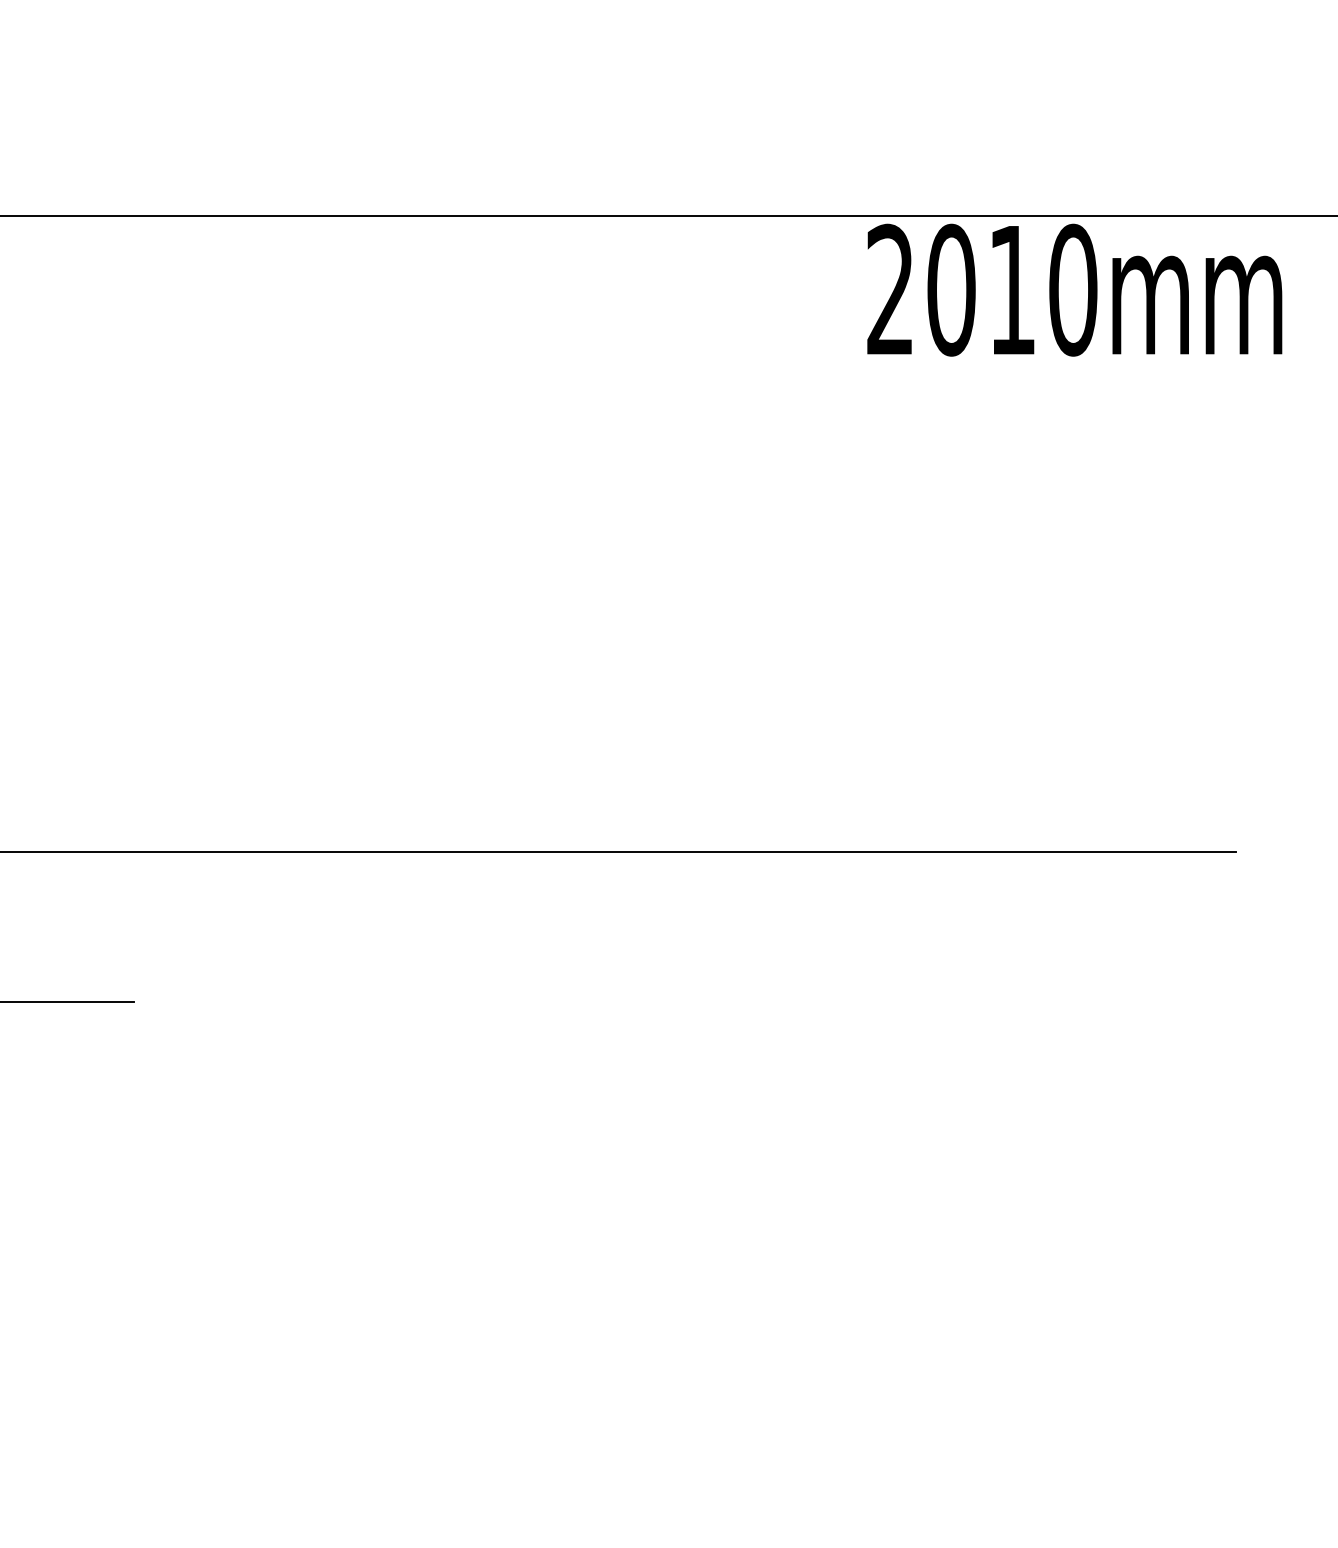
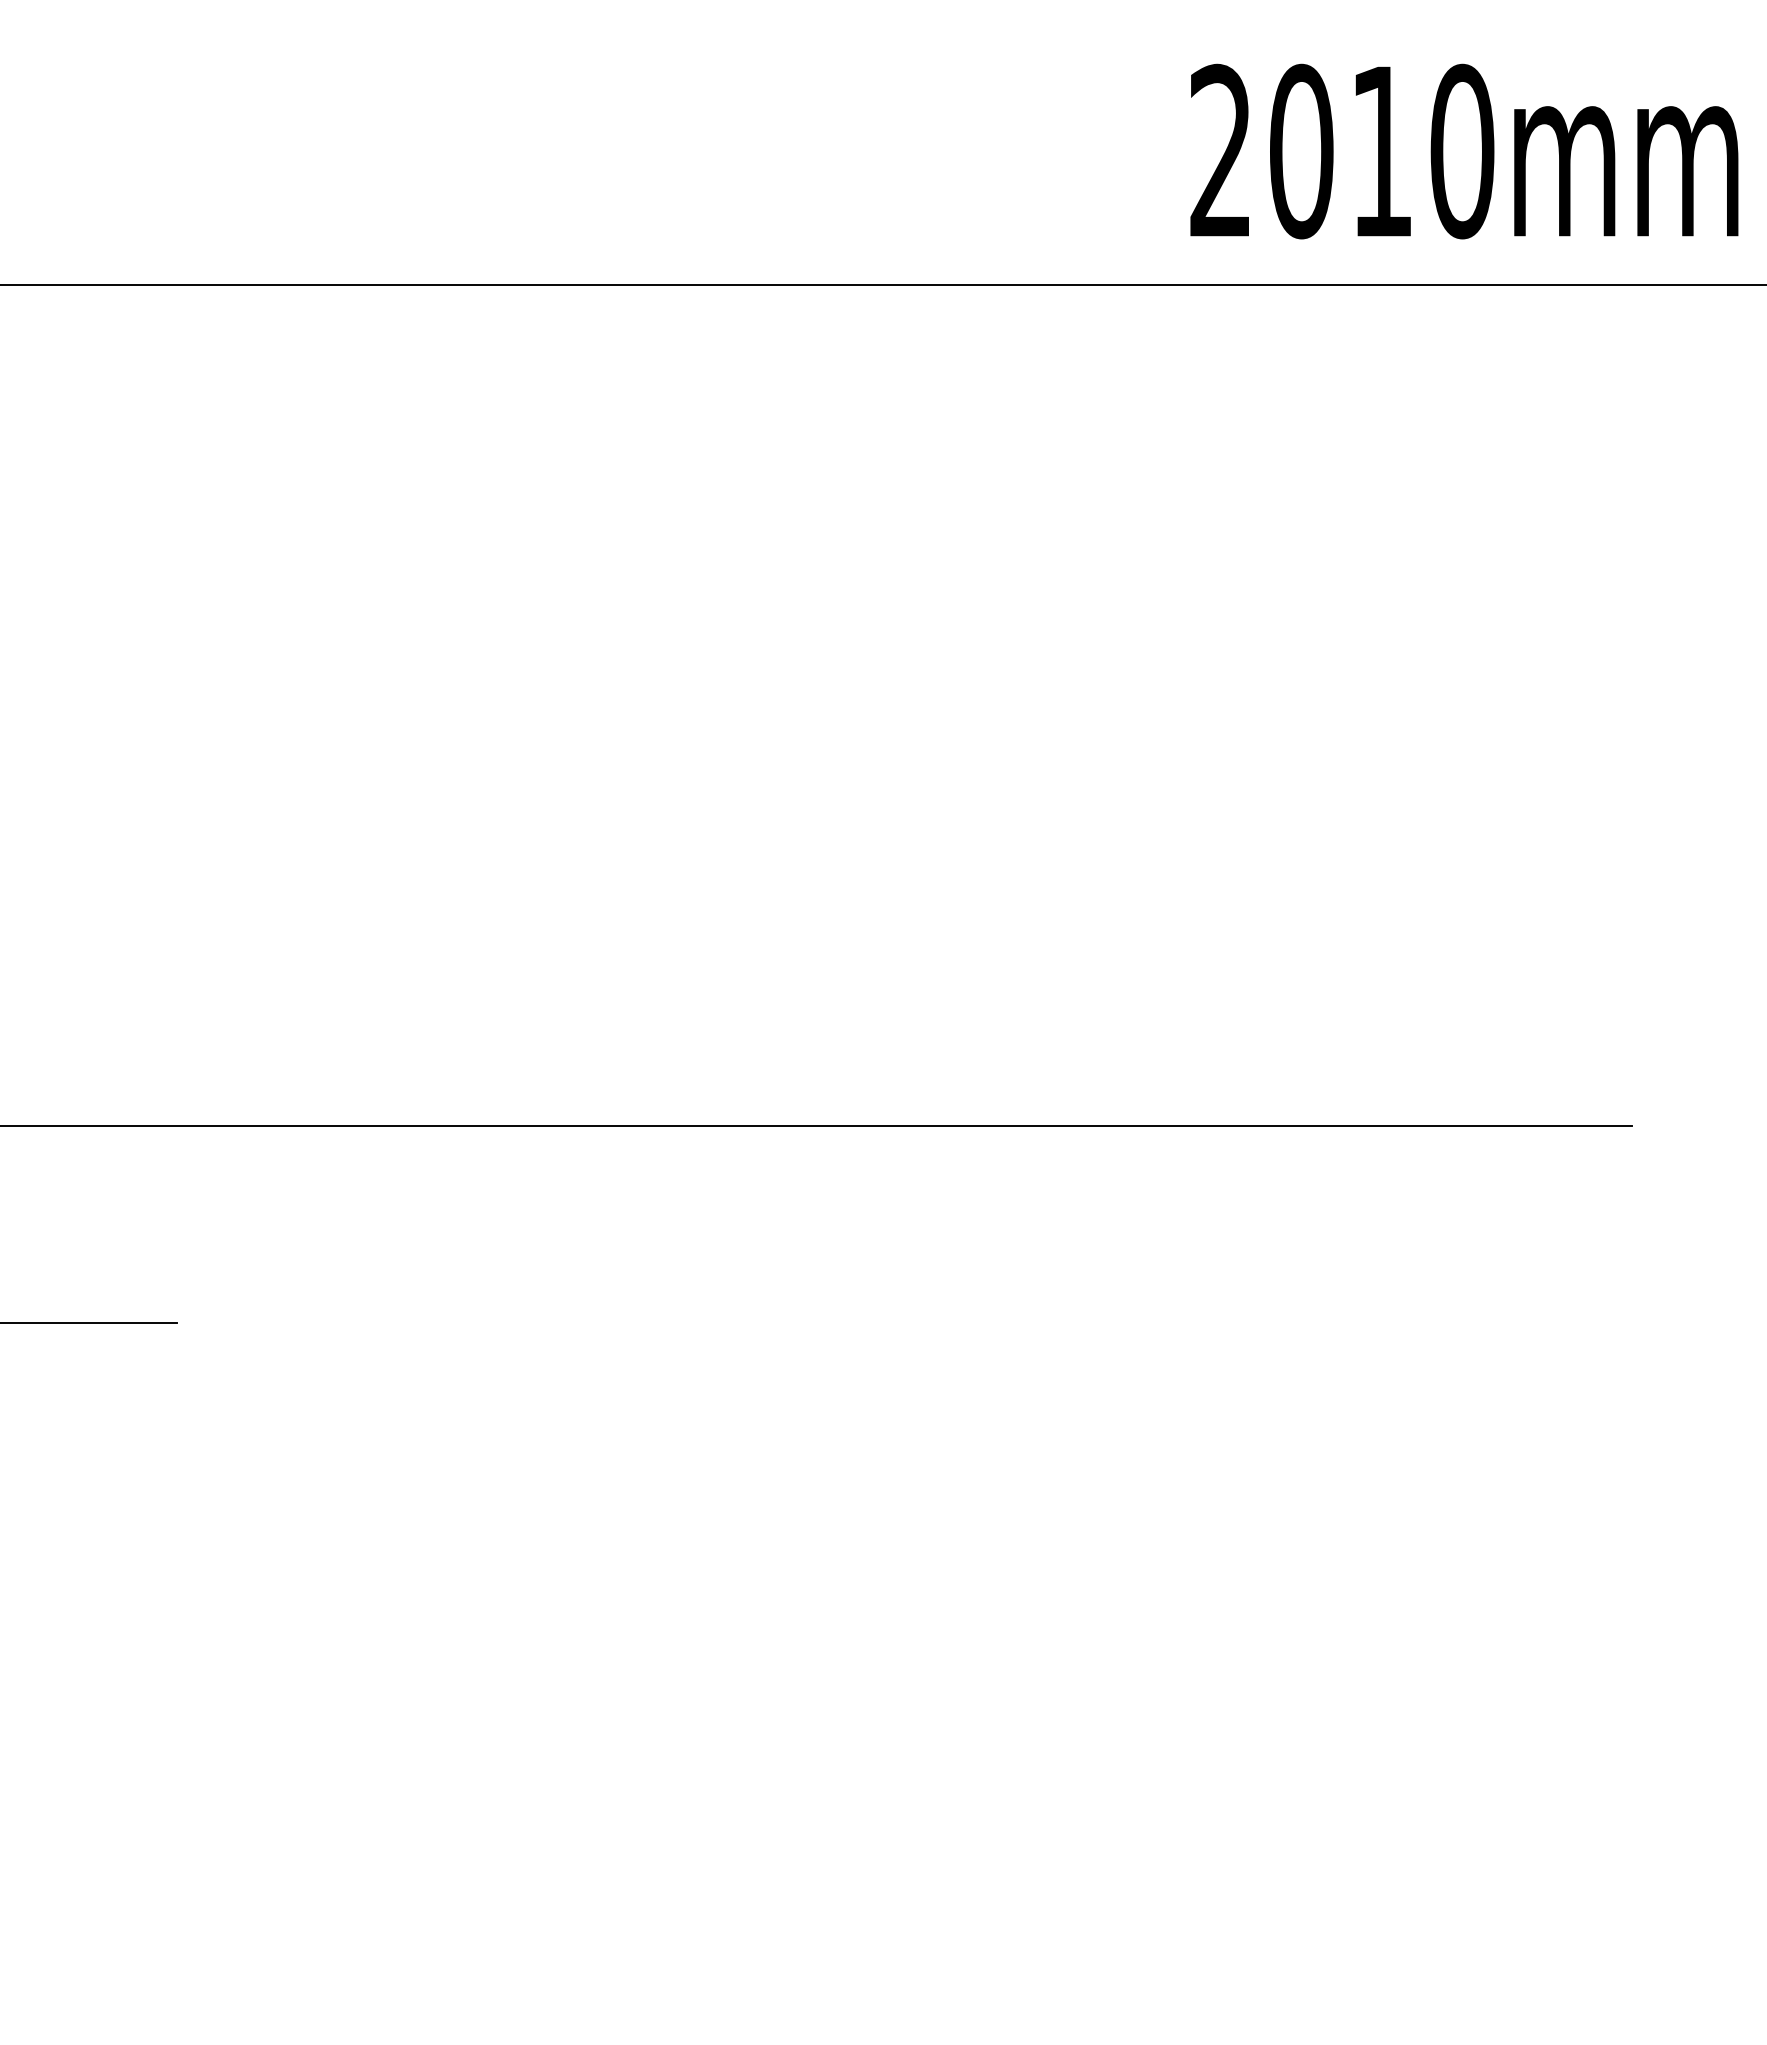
text: (1074, 290) -> (1464, 151), moved

